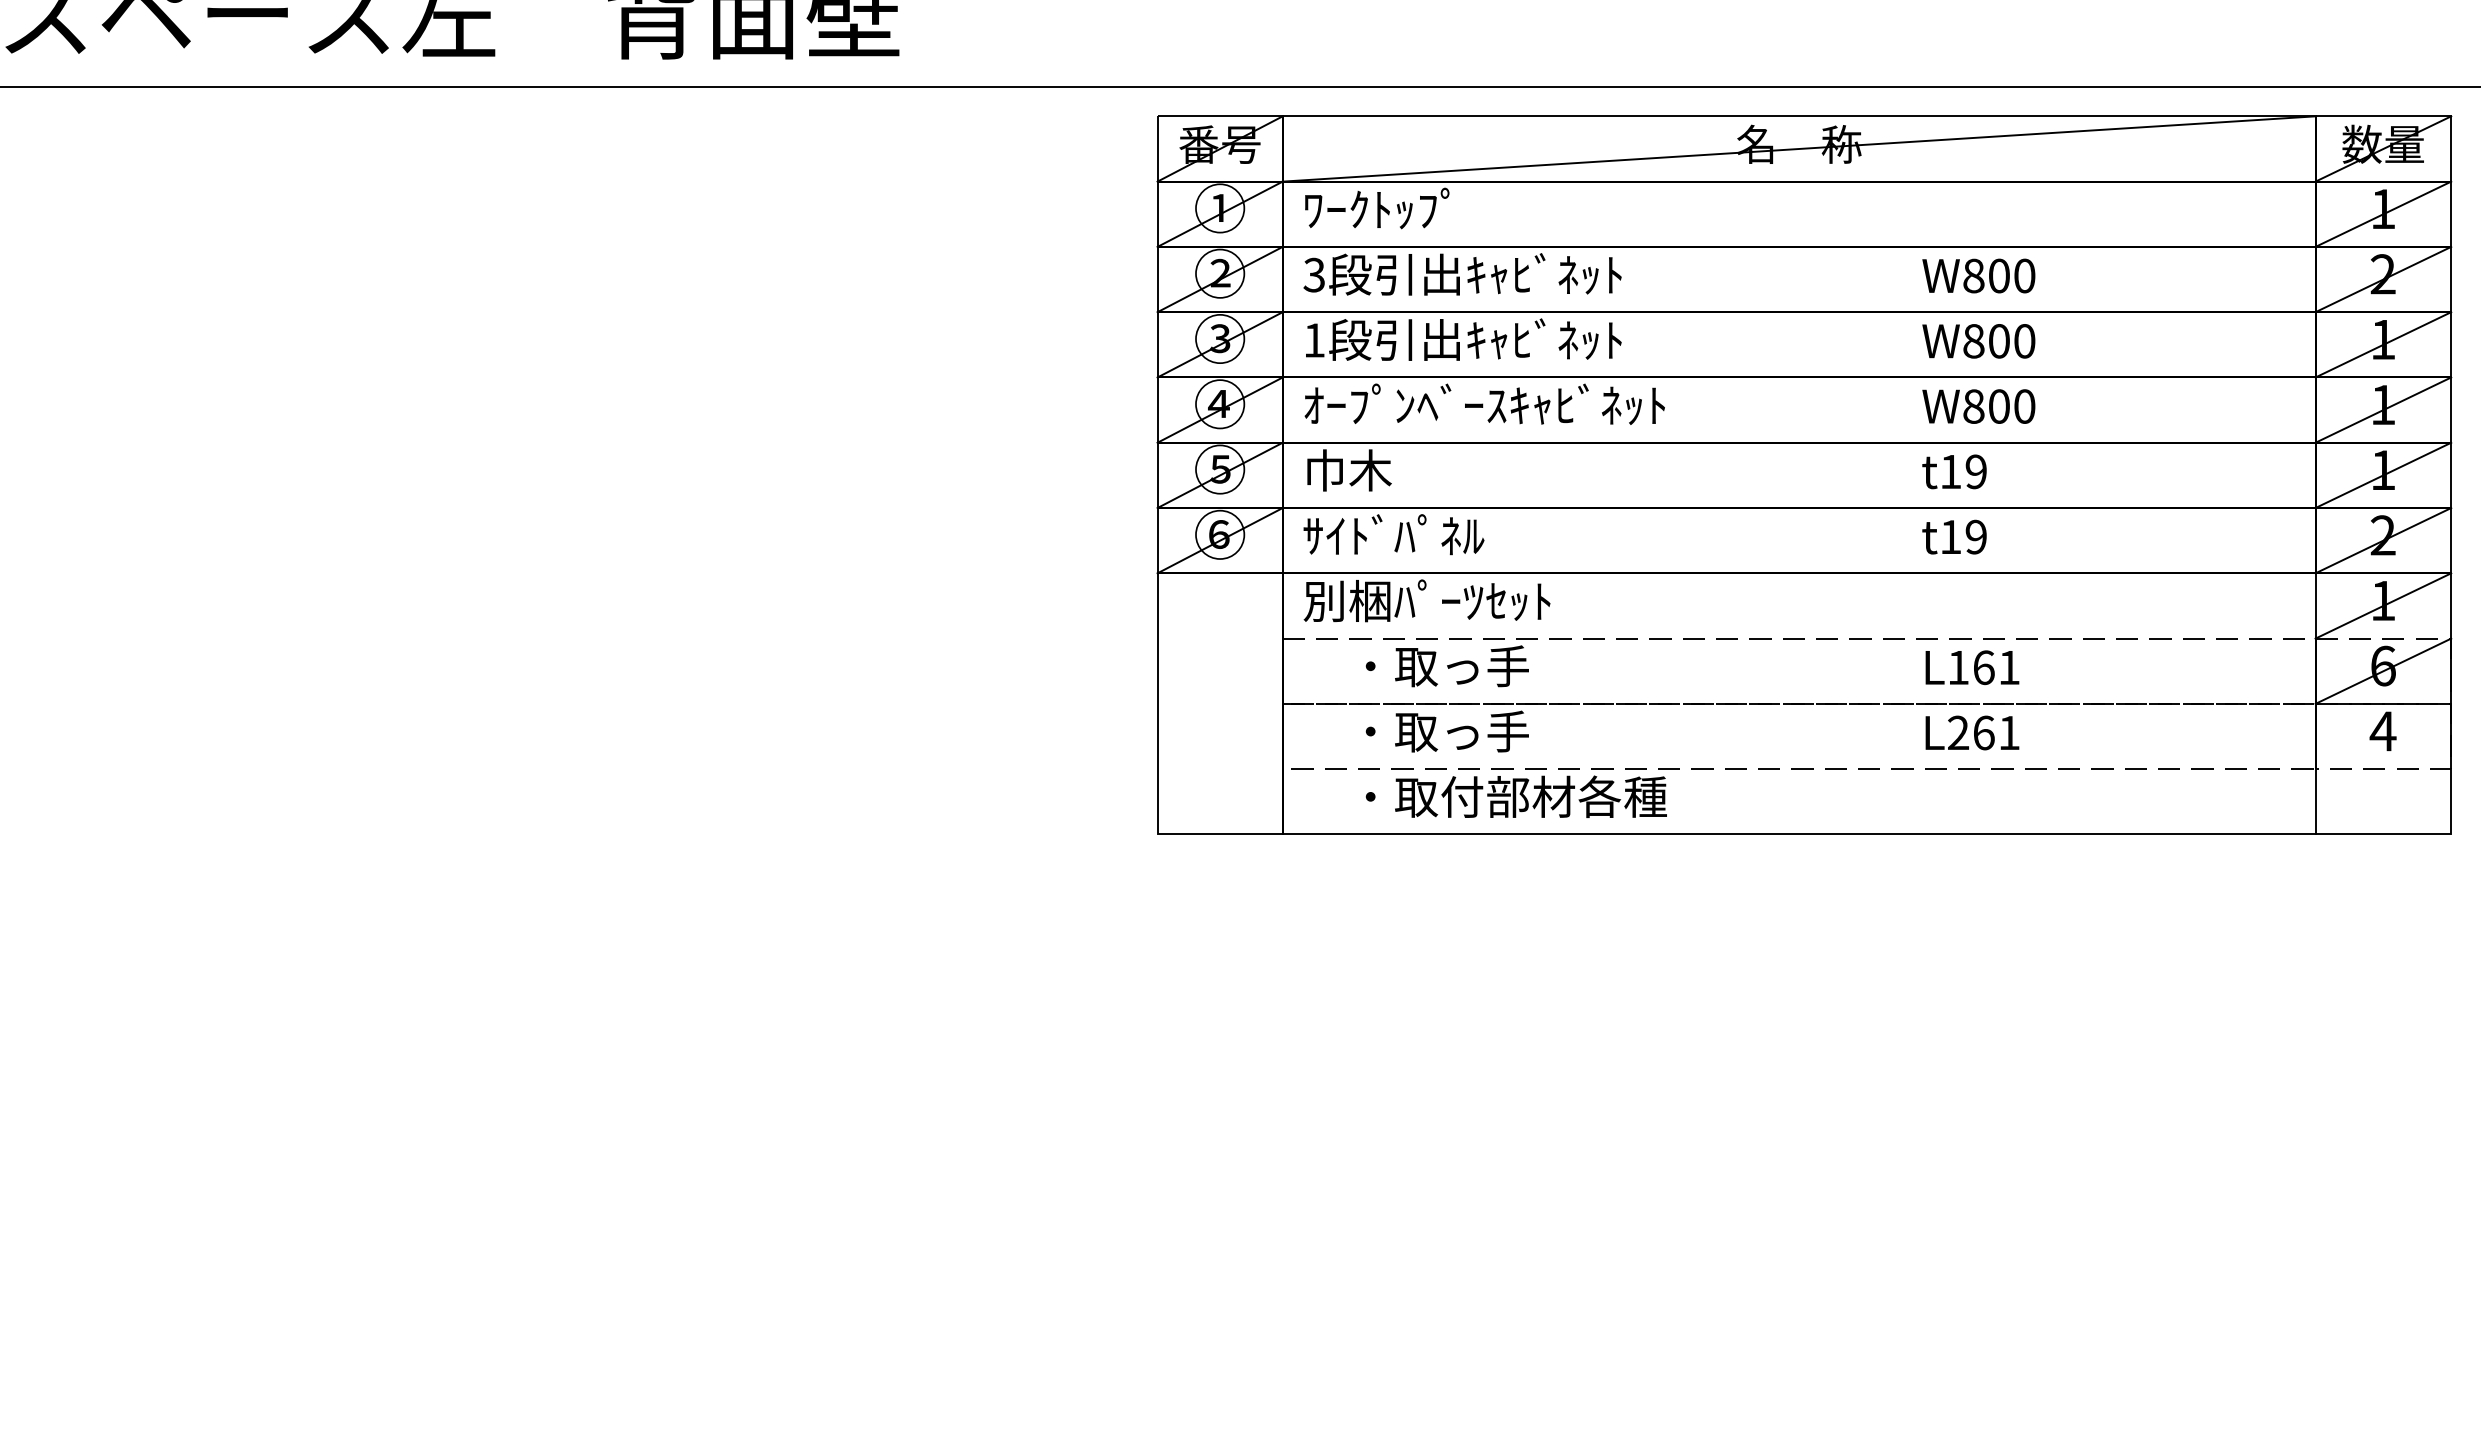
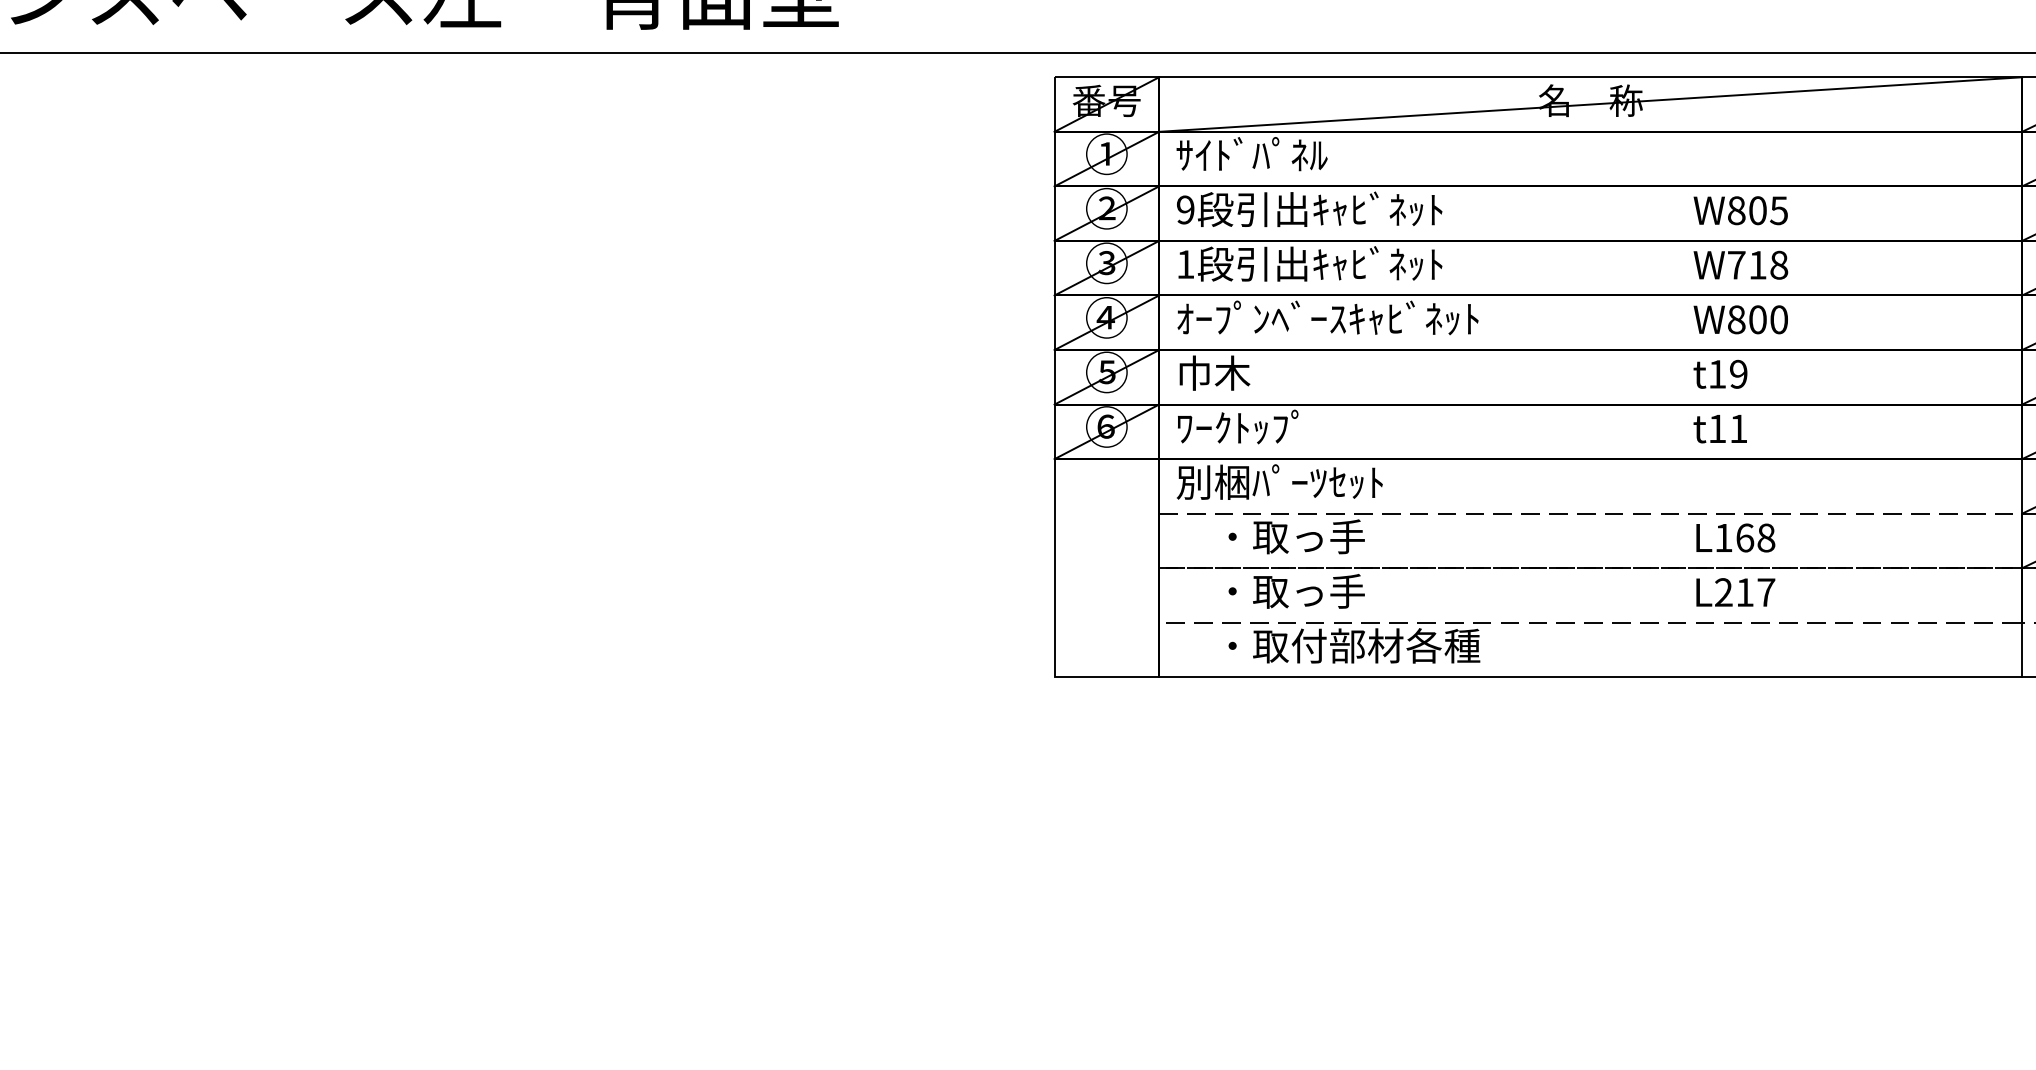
text: (1393, 208) -> (1251, 154), ﾜｰｸﾄｯﾌﾟ -> ｻｲﾄﾞﾊﾟﾈﾙ
text: (1313, 274) -> (1184, 209), 3 -> 9
text: (2024, 275) -> (1778, 210), W800 -> W805
text: (1999, 341) -> (1758, 265), W800 -> W718
text: (1393, 534) -> (1251, 426), ｻｲﾄﾞﾊﾟﾈﾙ -> ﾜｰｸﾄｯﾌﾟ
text: (1975, 536) -> (1738, 428), t19 -> t11
text: (2009, 667) -> (1766, 537), L161 -> L168
text: (1997, 732) -> (1756, 592), L261 -> L217

